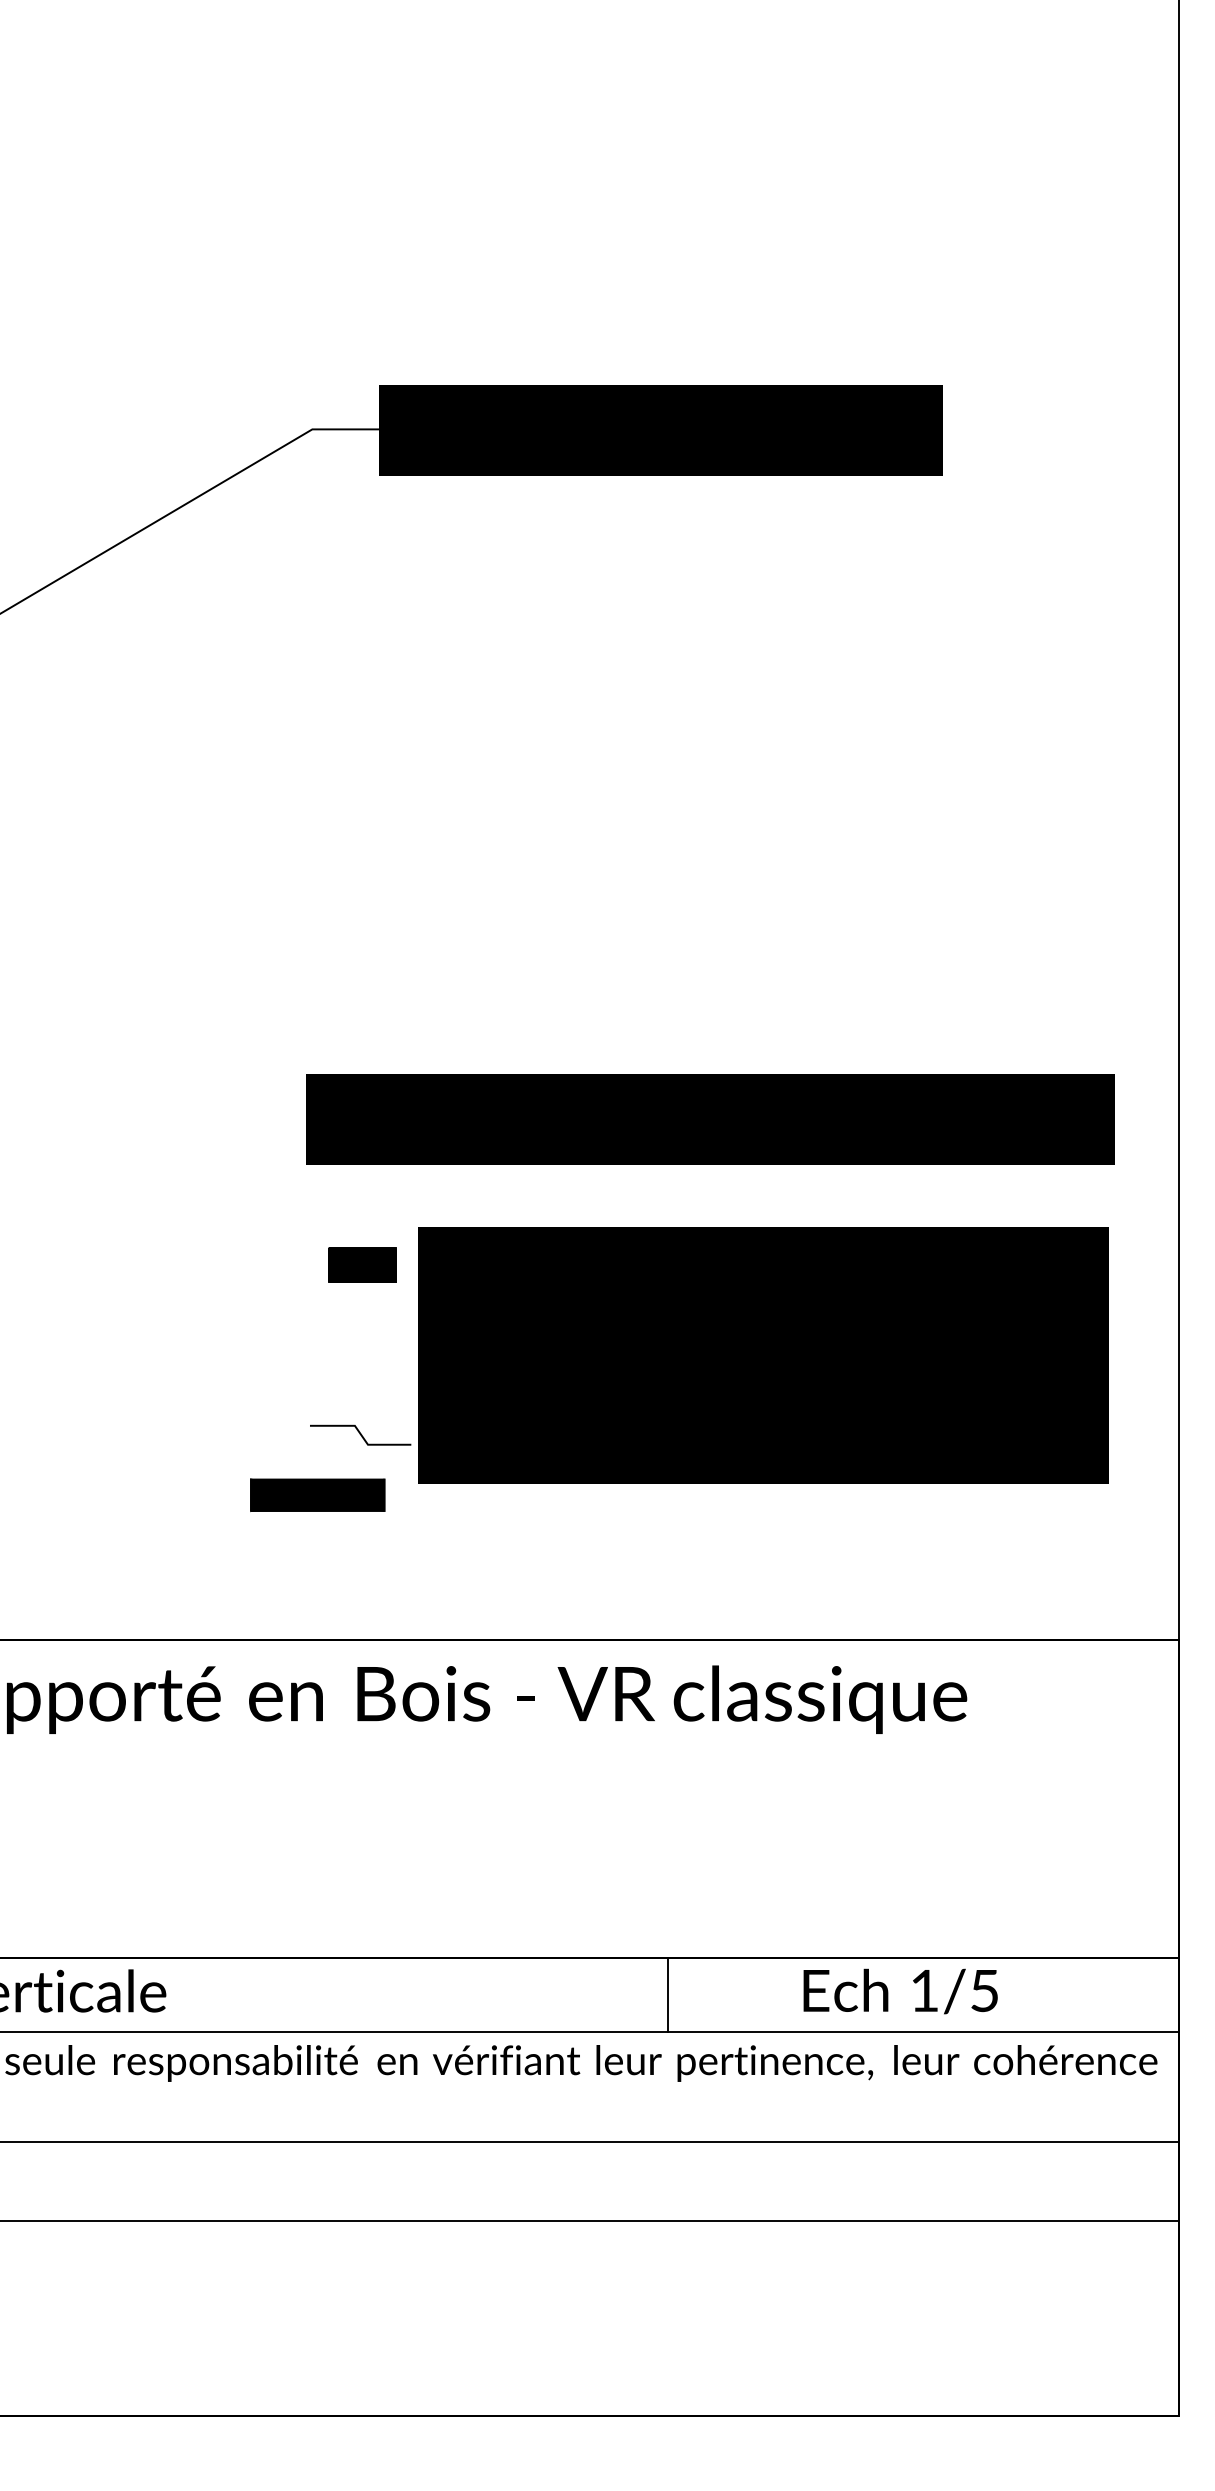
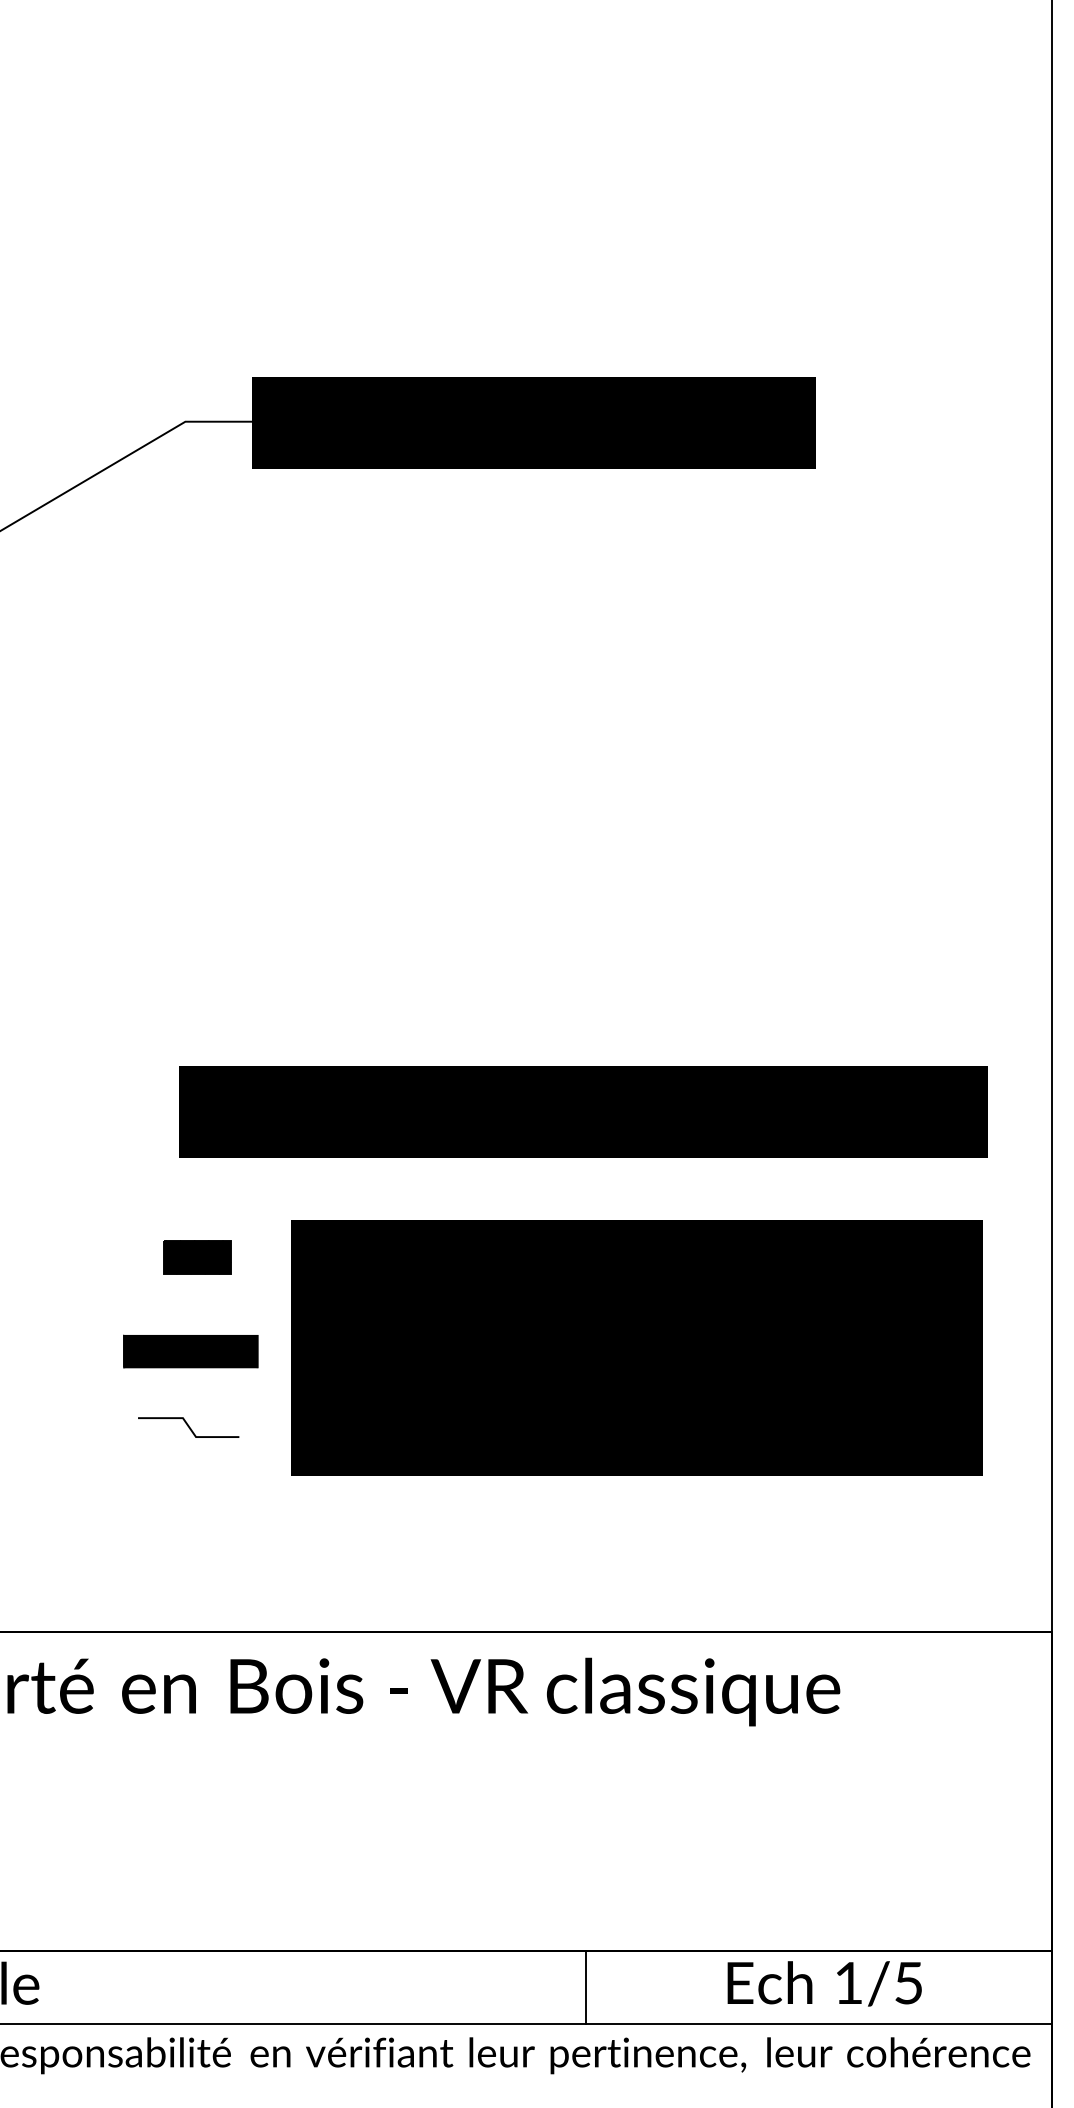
part: (362, 1264) -> (197, 1256), moved
line: (360, 1434) -> (188, 1426), moved
part: (317, 1494) -> (190, 1350), moved
text: (900, 1991) -> (824, 1983), moved
line: (667, 1994) -> (585, 1986), moved

